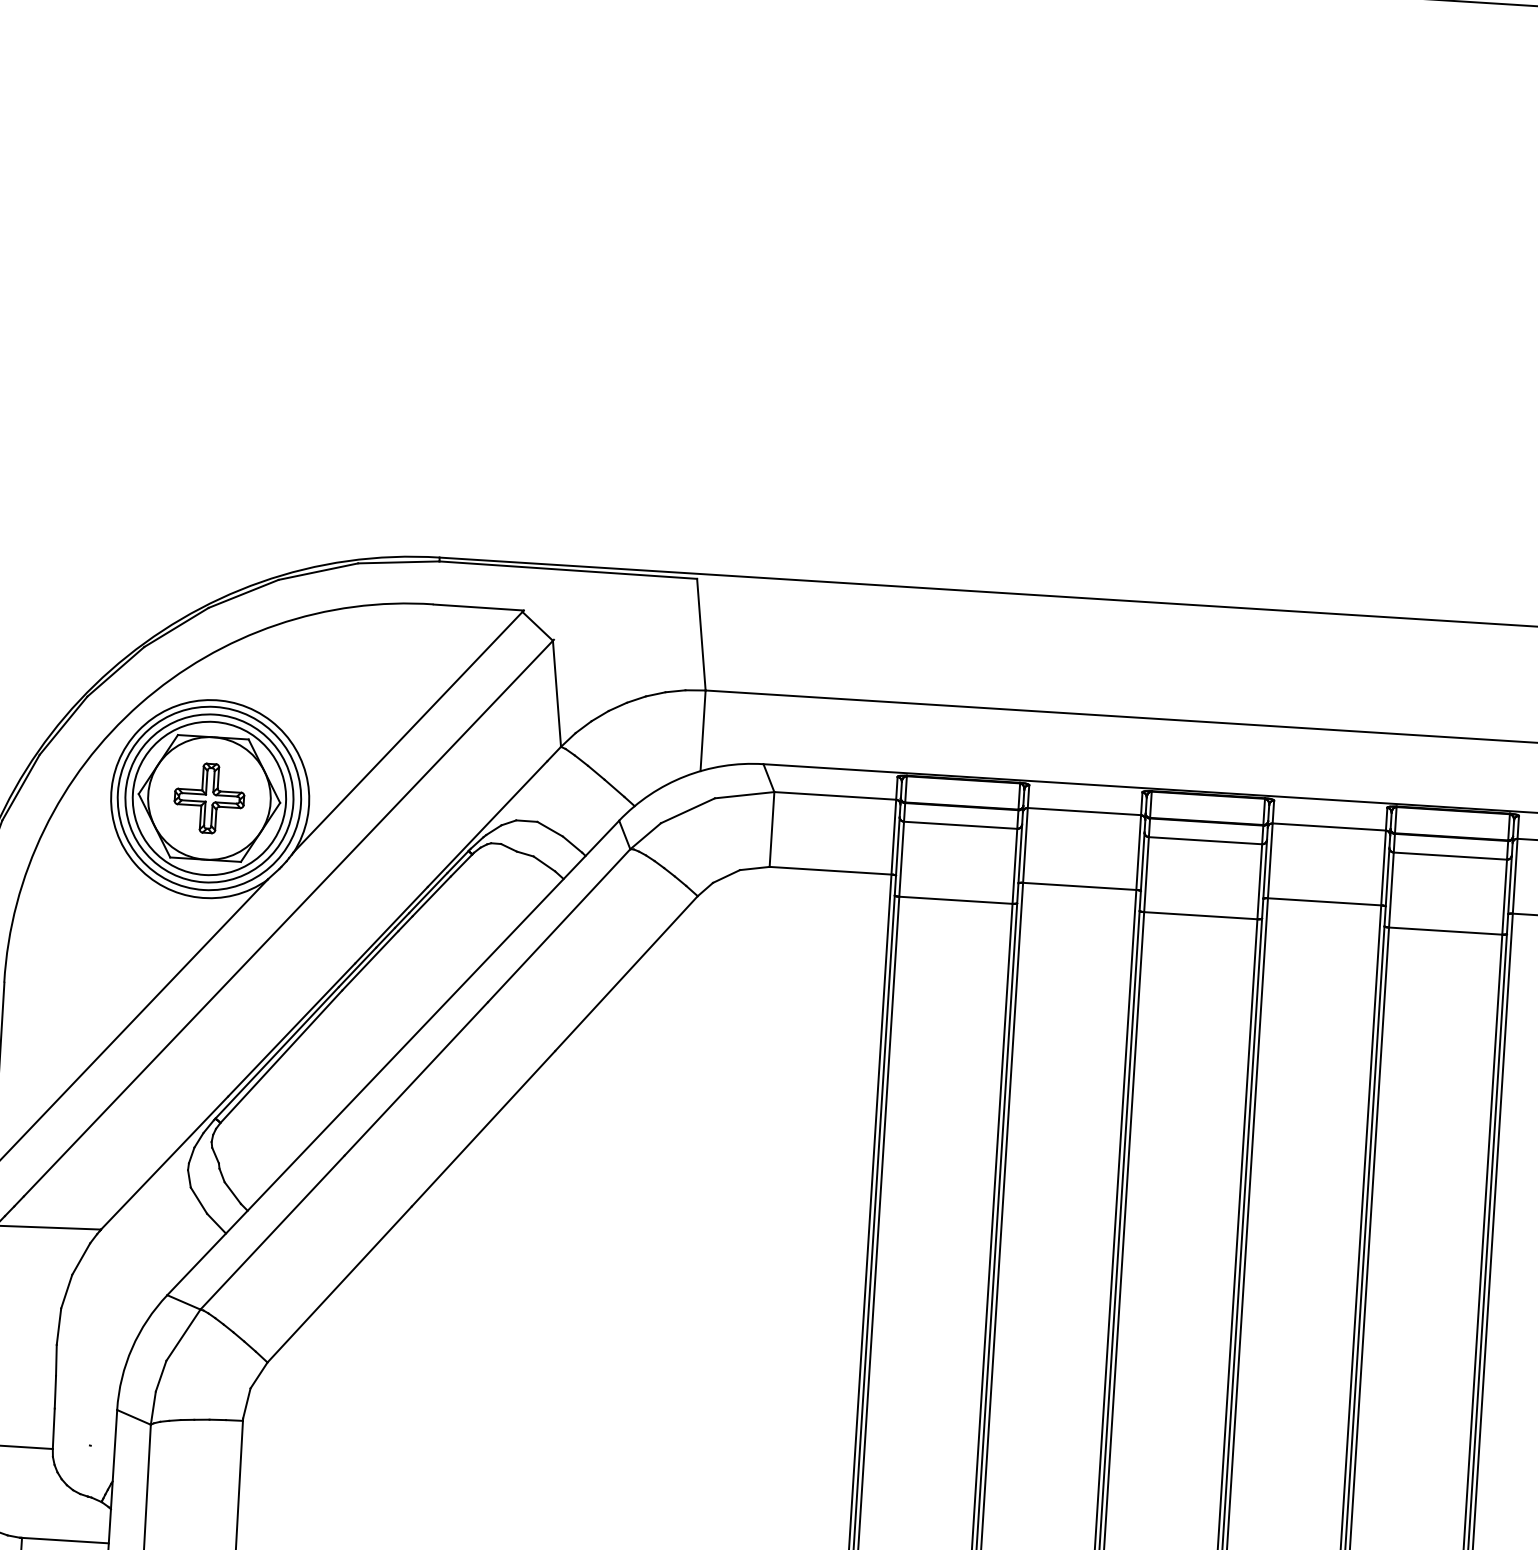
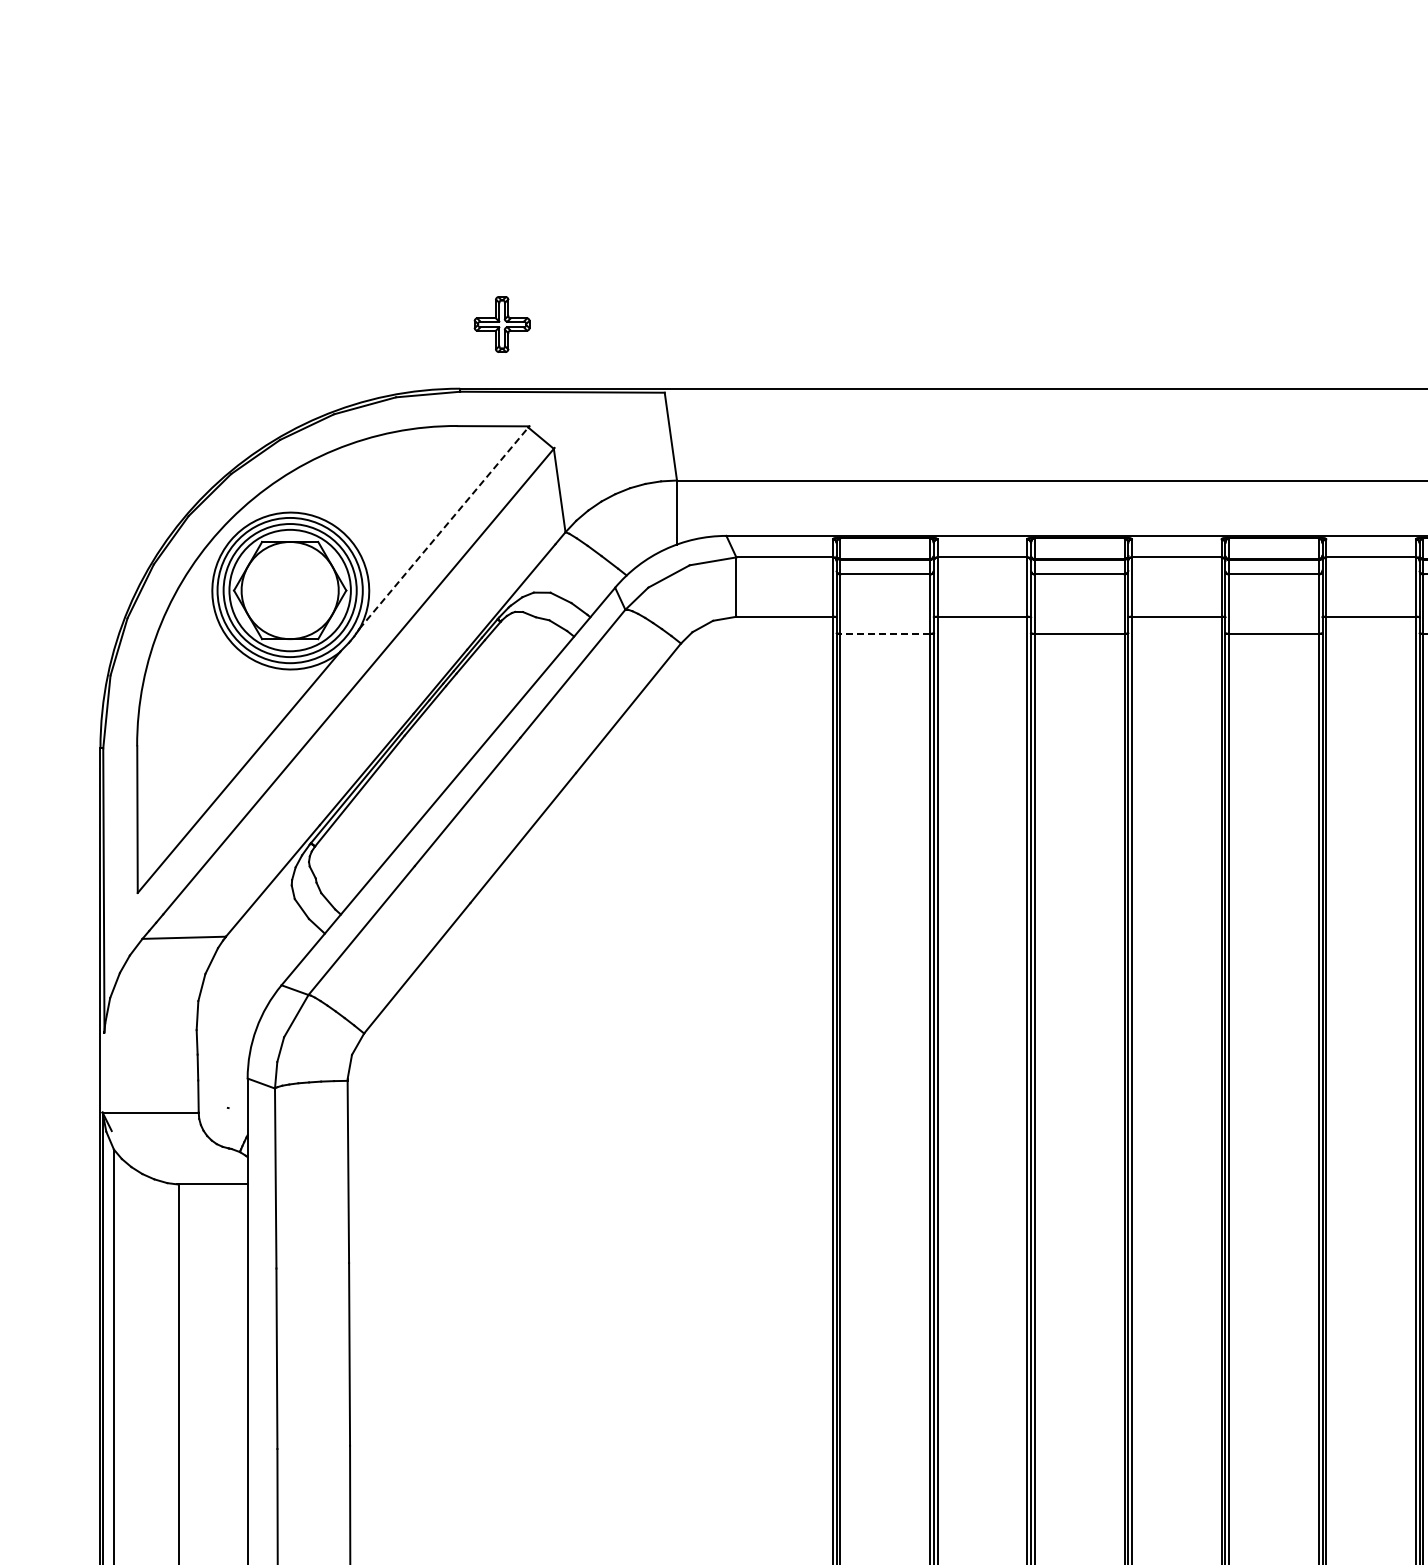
line: (407, 732) -> (443, 528), solid -> dashed
part: (208, 798) -> (501, 324), moved
line: (956, 899) -> (885, 633), solid -> dashed

